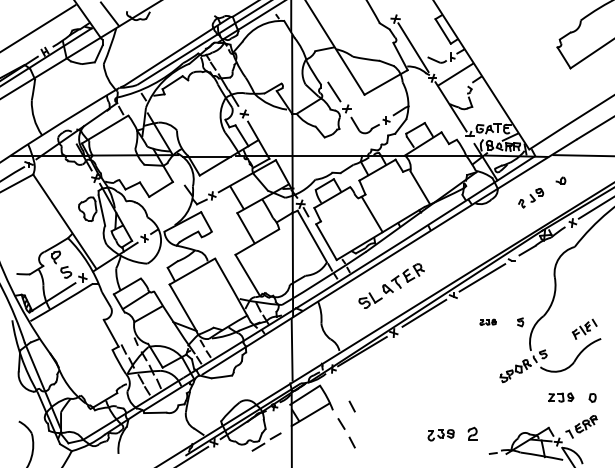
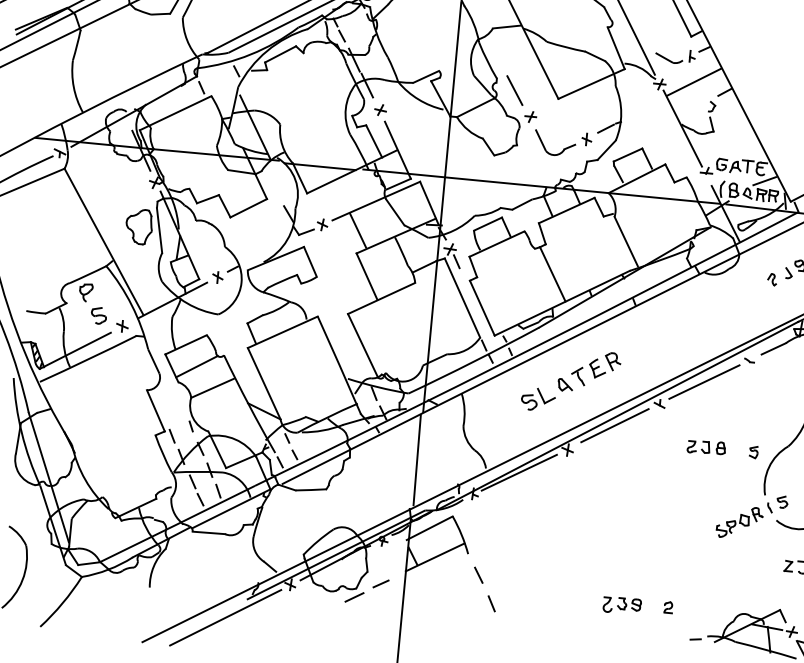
part: (487, 322) -> (705, 447), size x1.67
line: (351, 406) -> (495, 551), removed
part: (472, 432) -> (668, 606), size x0.62

